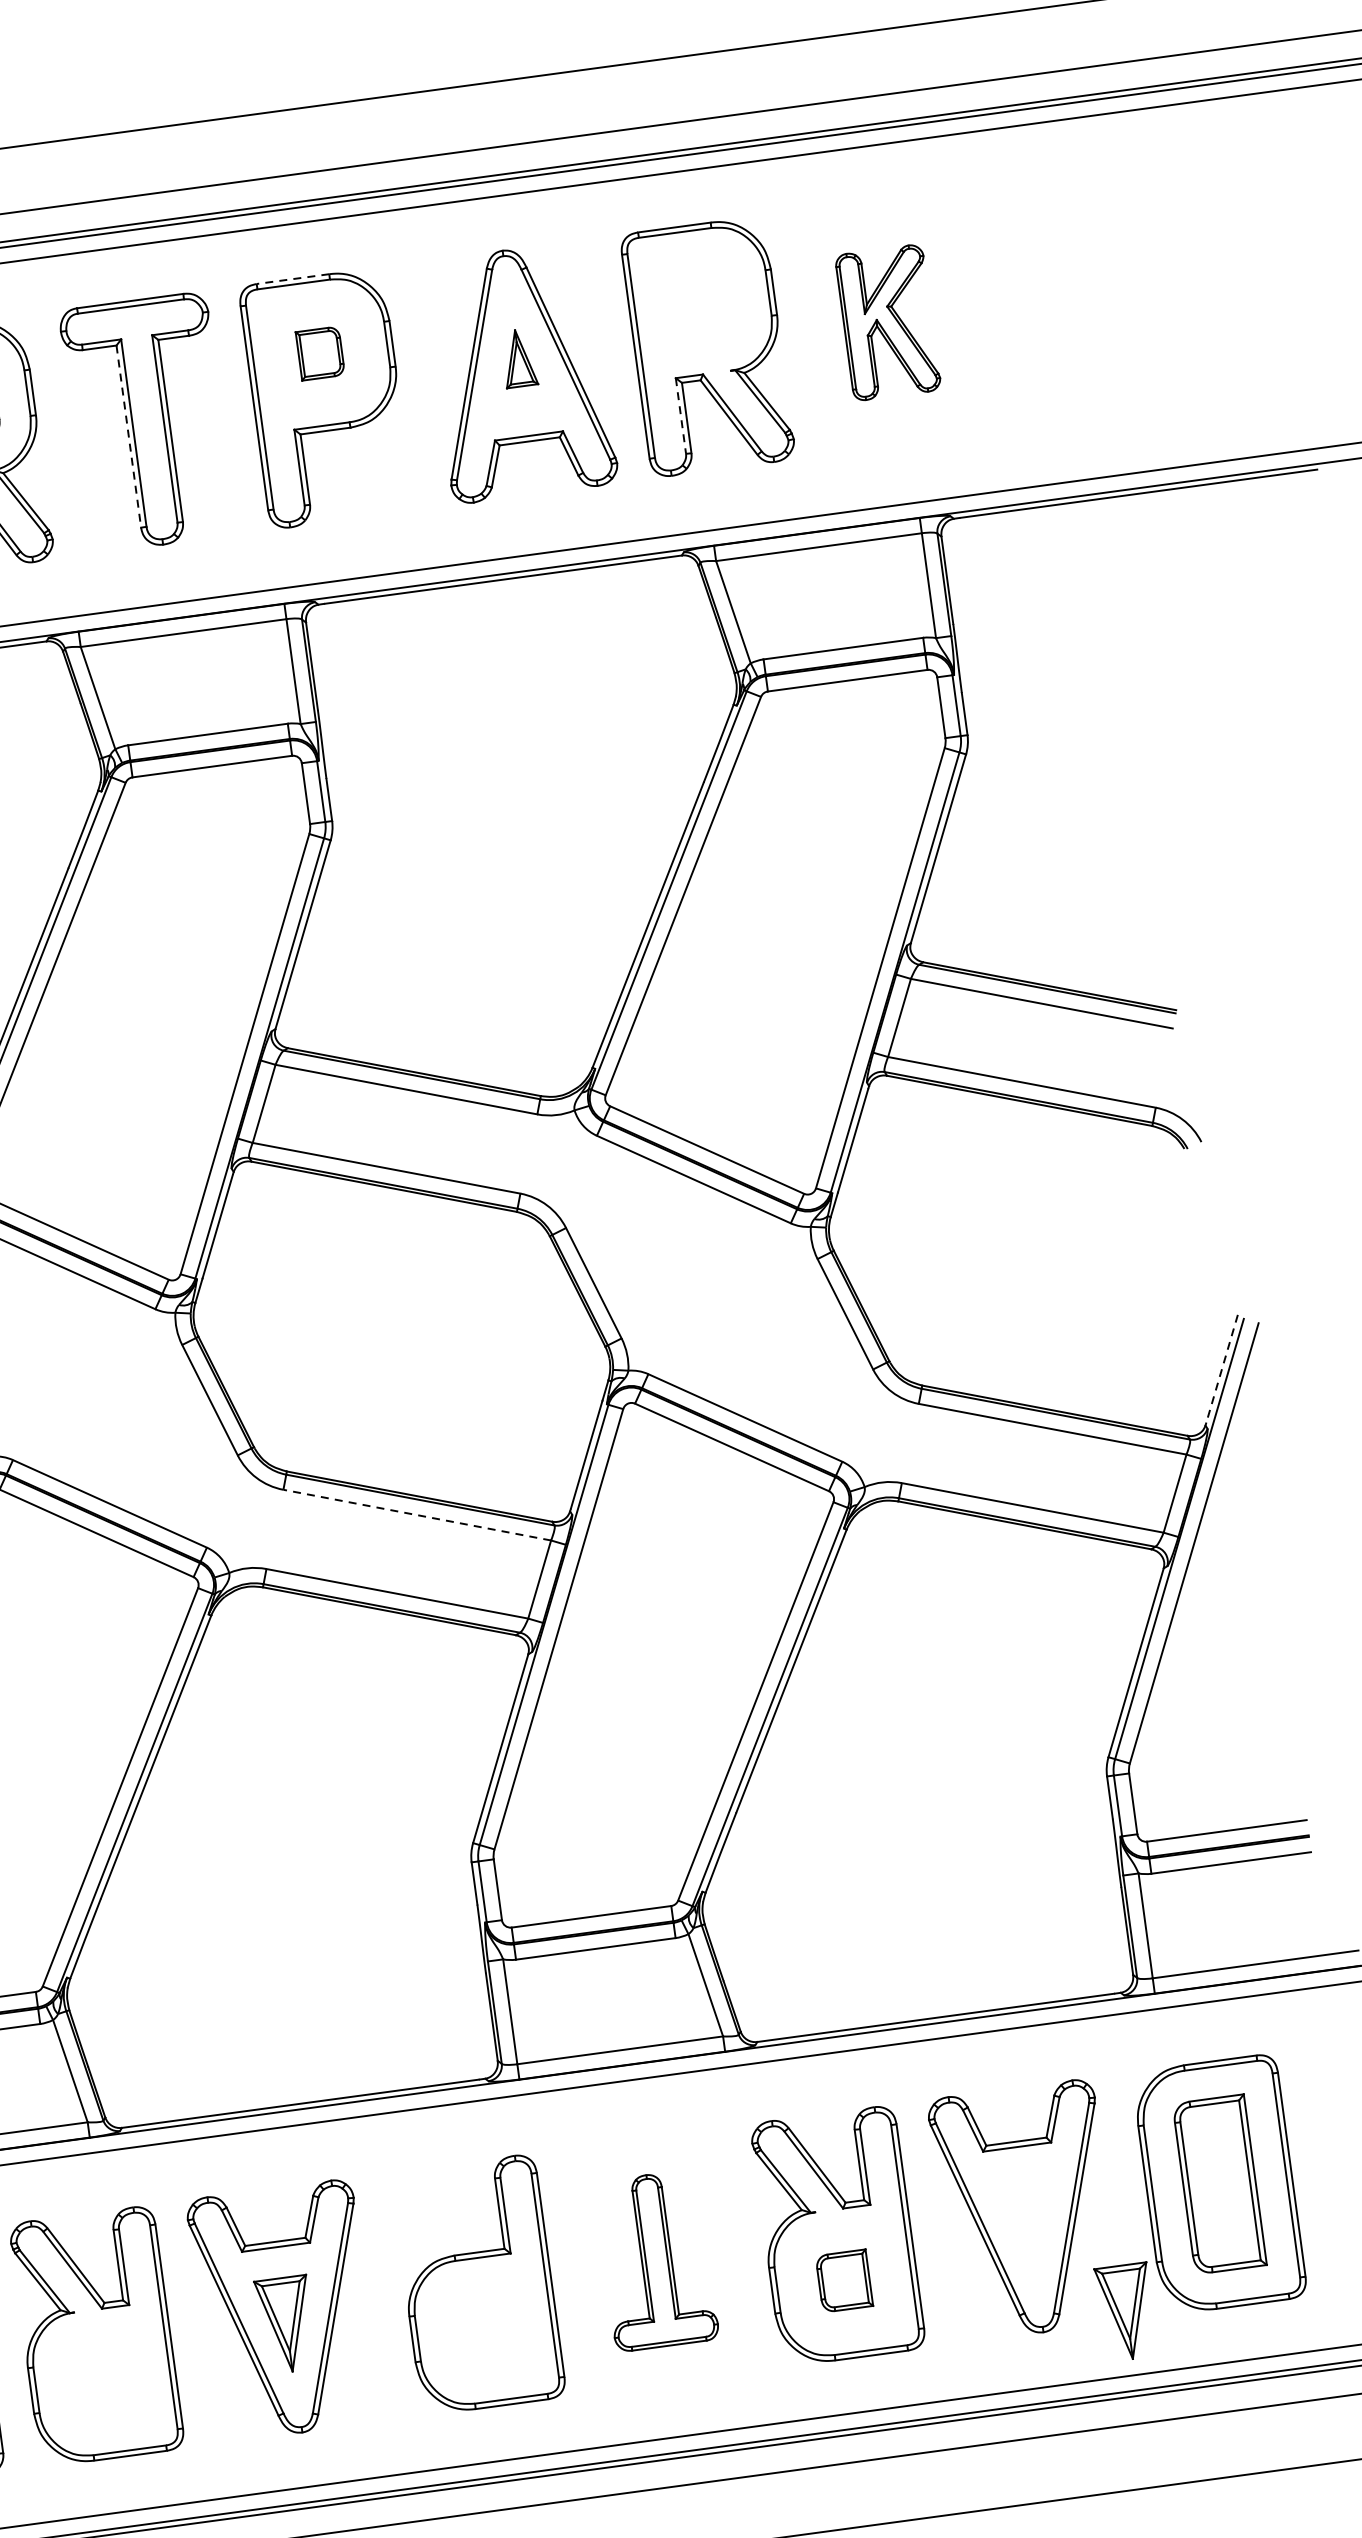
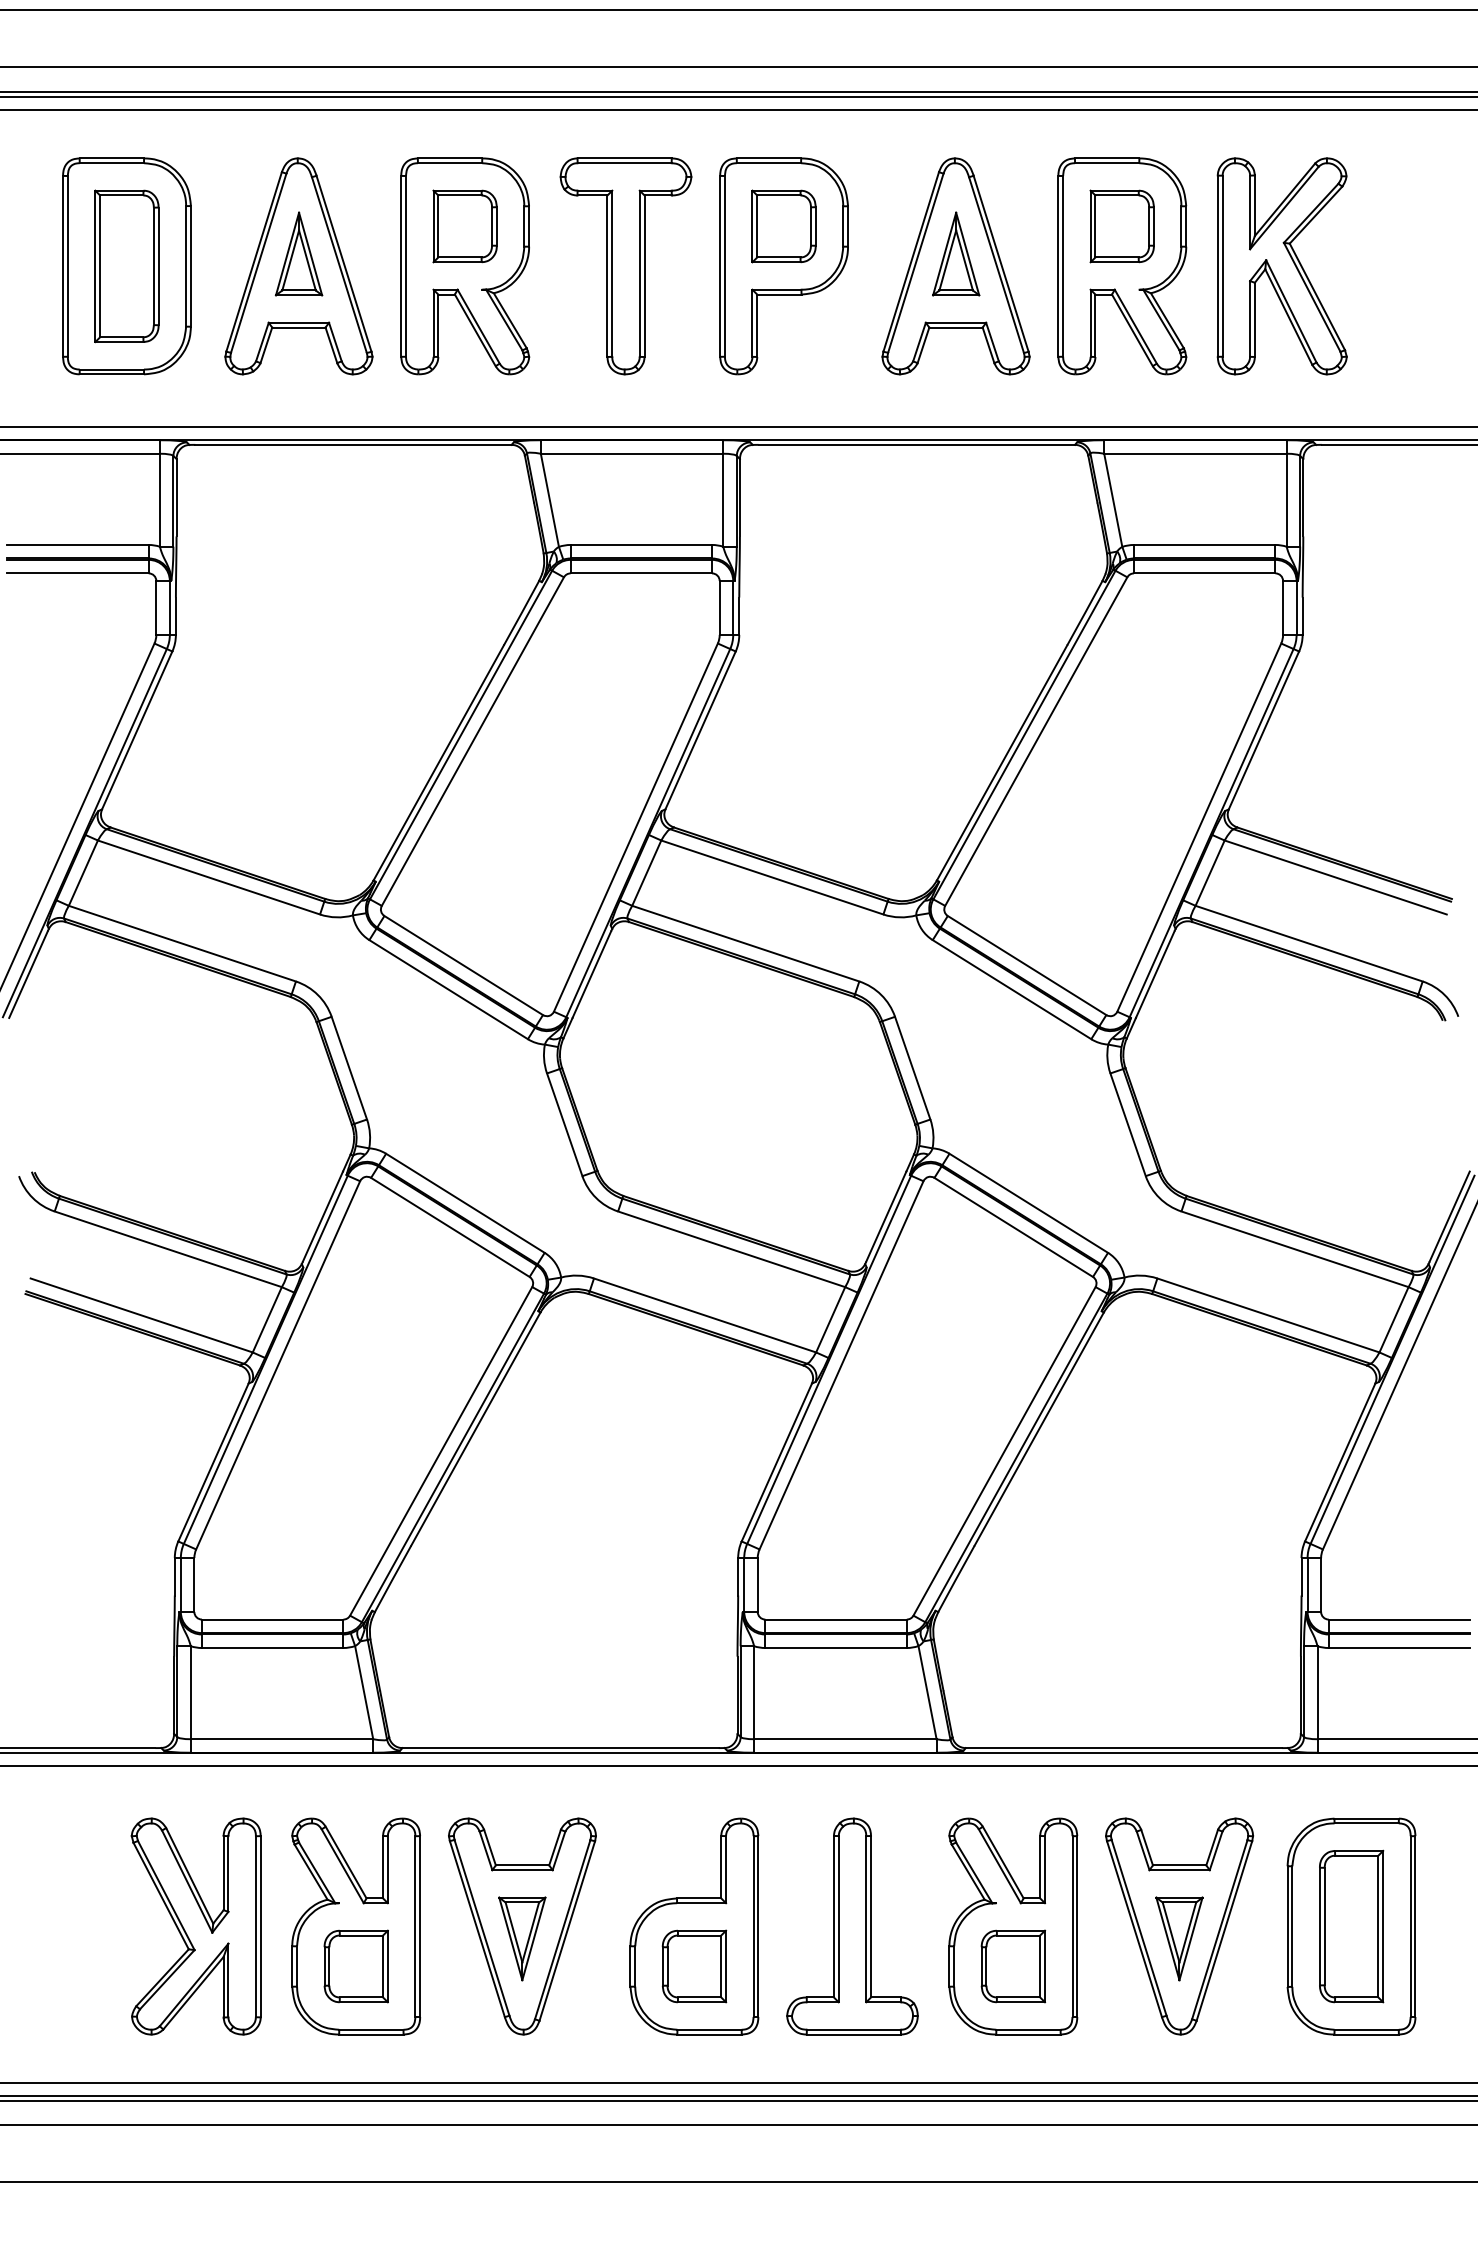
line: (292, 279) -> (768, 158), dashed -> solid
part: (700, 302) -> (1121, 226), added
part: (887, 322) -> (1281, 266), size x1.67
part: (319, 353) -> (783, 226), size x1.67
part: (518, 357) -> (956, 253), size x1.67
line: (680, 416) -> (1090, 323), dashed -> solid
line: (128, 436) -> (607, 276), dashed -> solid
line: (1222, 1369) -> (1449, 1217), dashed -> solid
line: (417, 1515) -> (731, 1249), dashed -> solid
part: (656, 2260) -> (852, 1926), size x1.43
part: (844, 2281) -> (1013, 1966), size x1.43
part: (1126, 2311) -> (1179, 1938), moved
part: (484, 2329) -> (694, 1966), added
part: (102, 2381) -> (355, 1966), added

